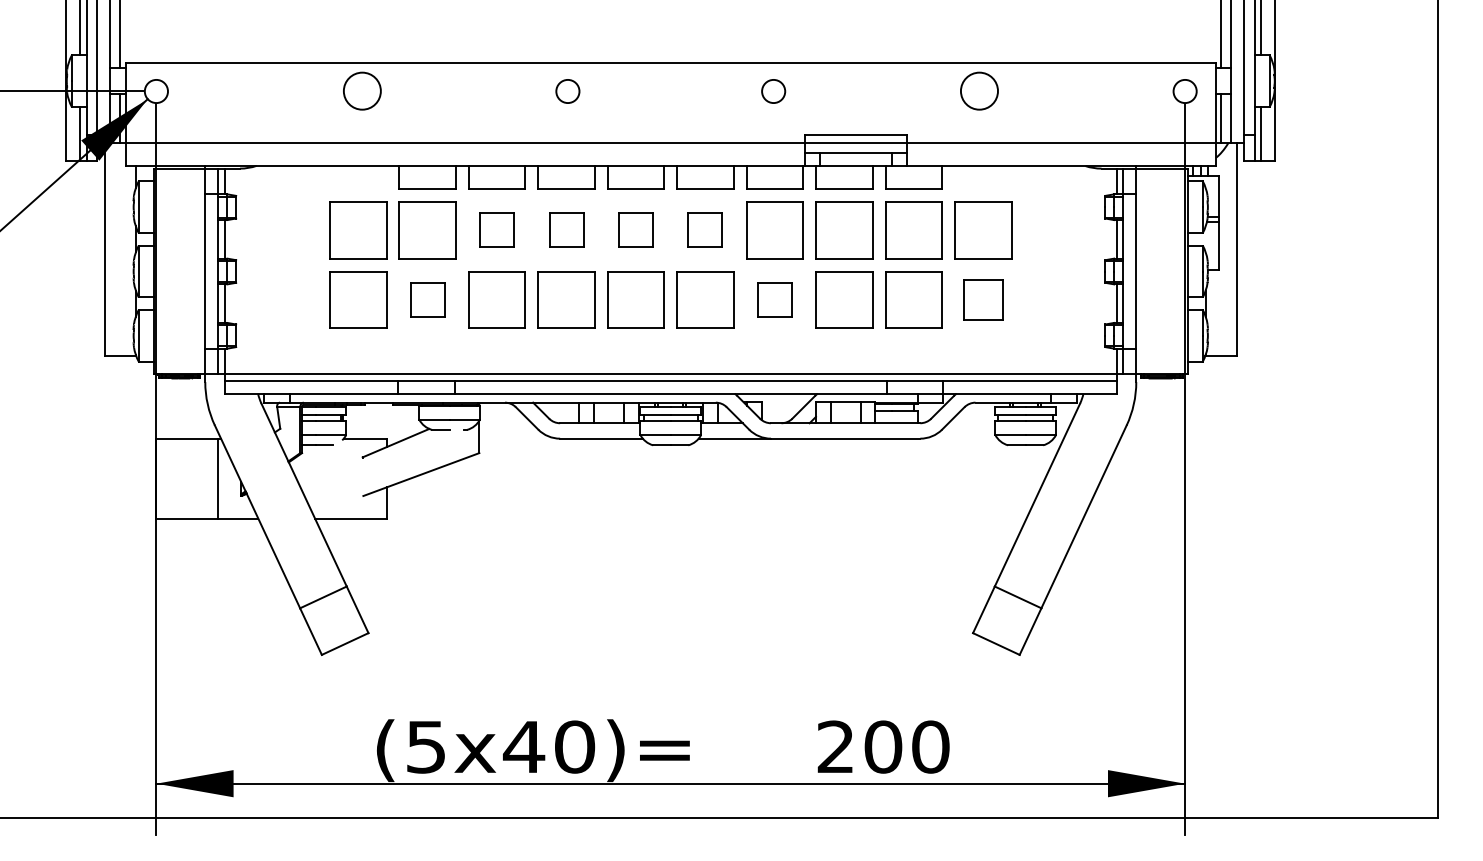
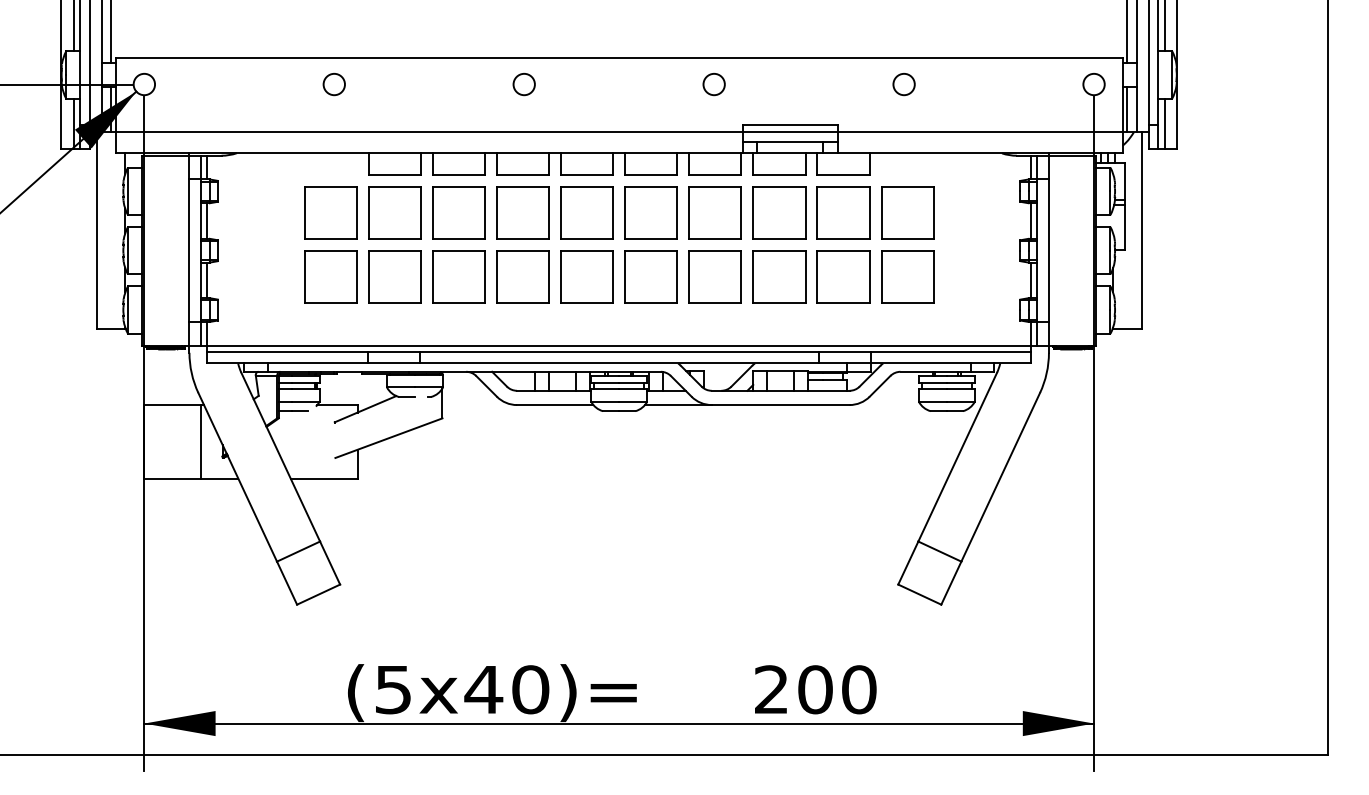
circle: (361, 91) -> (333, 84), size x0.62
circle: (978, 91) -> (903, 84), size x0.62
part: (496, 230) -> (458, 212), size x1.67
part: (566, 230) -> (522, 212), size x1.67
part: (635, 230) -> (586, 212), size x1.67
part: (704, 230) -> (650, 212), size x1.67
part: (427, 299) -> (394, 276), size x1.67
part: (773, 299) -> (714, 276), size x1.67
part: (983, 299) -> (907, 276), size x1.43

